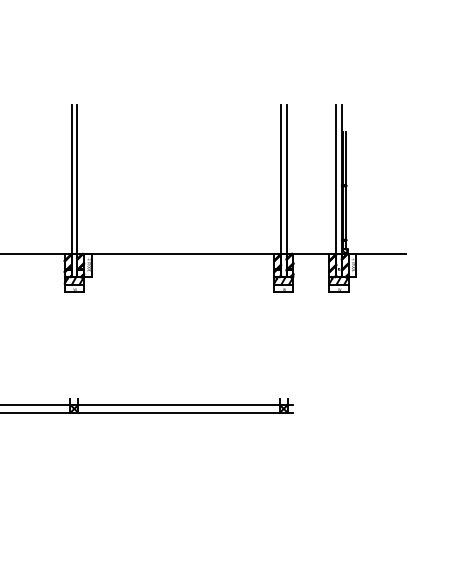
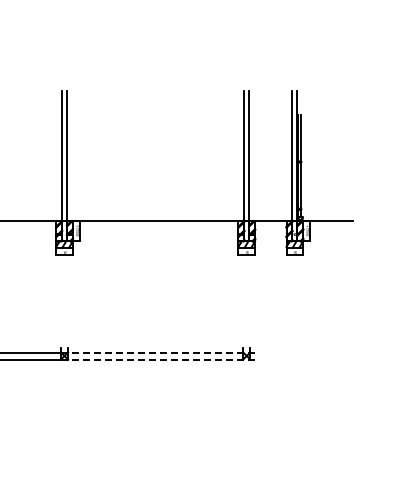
line: (183, 404) -> (159, 352), solid -> dashed
line: (183, 412) -> (159, 359), solid -> dashed

